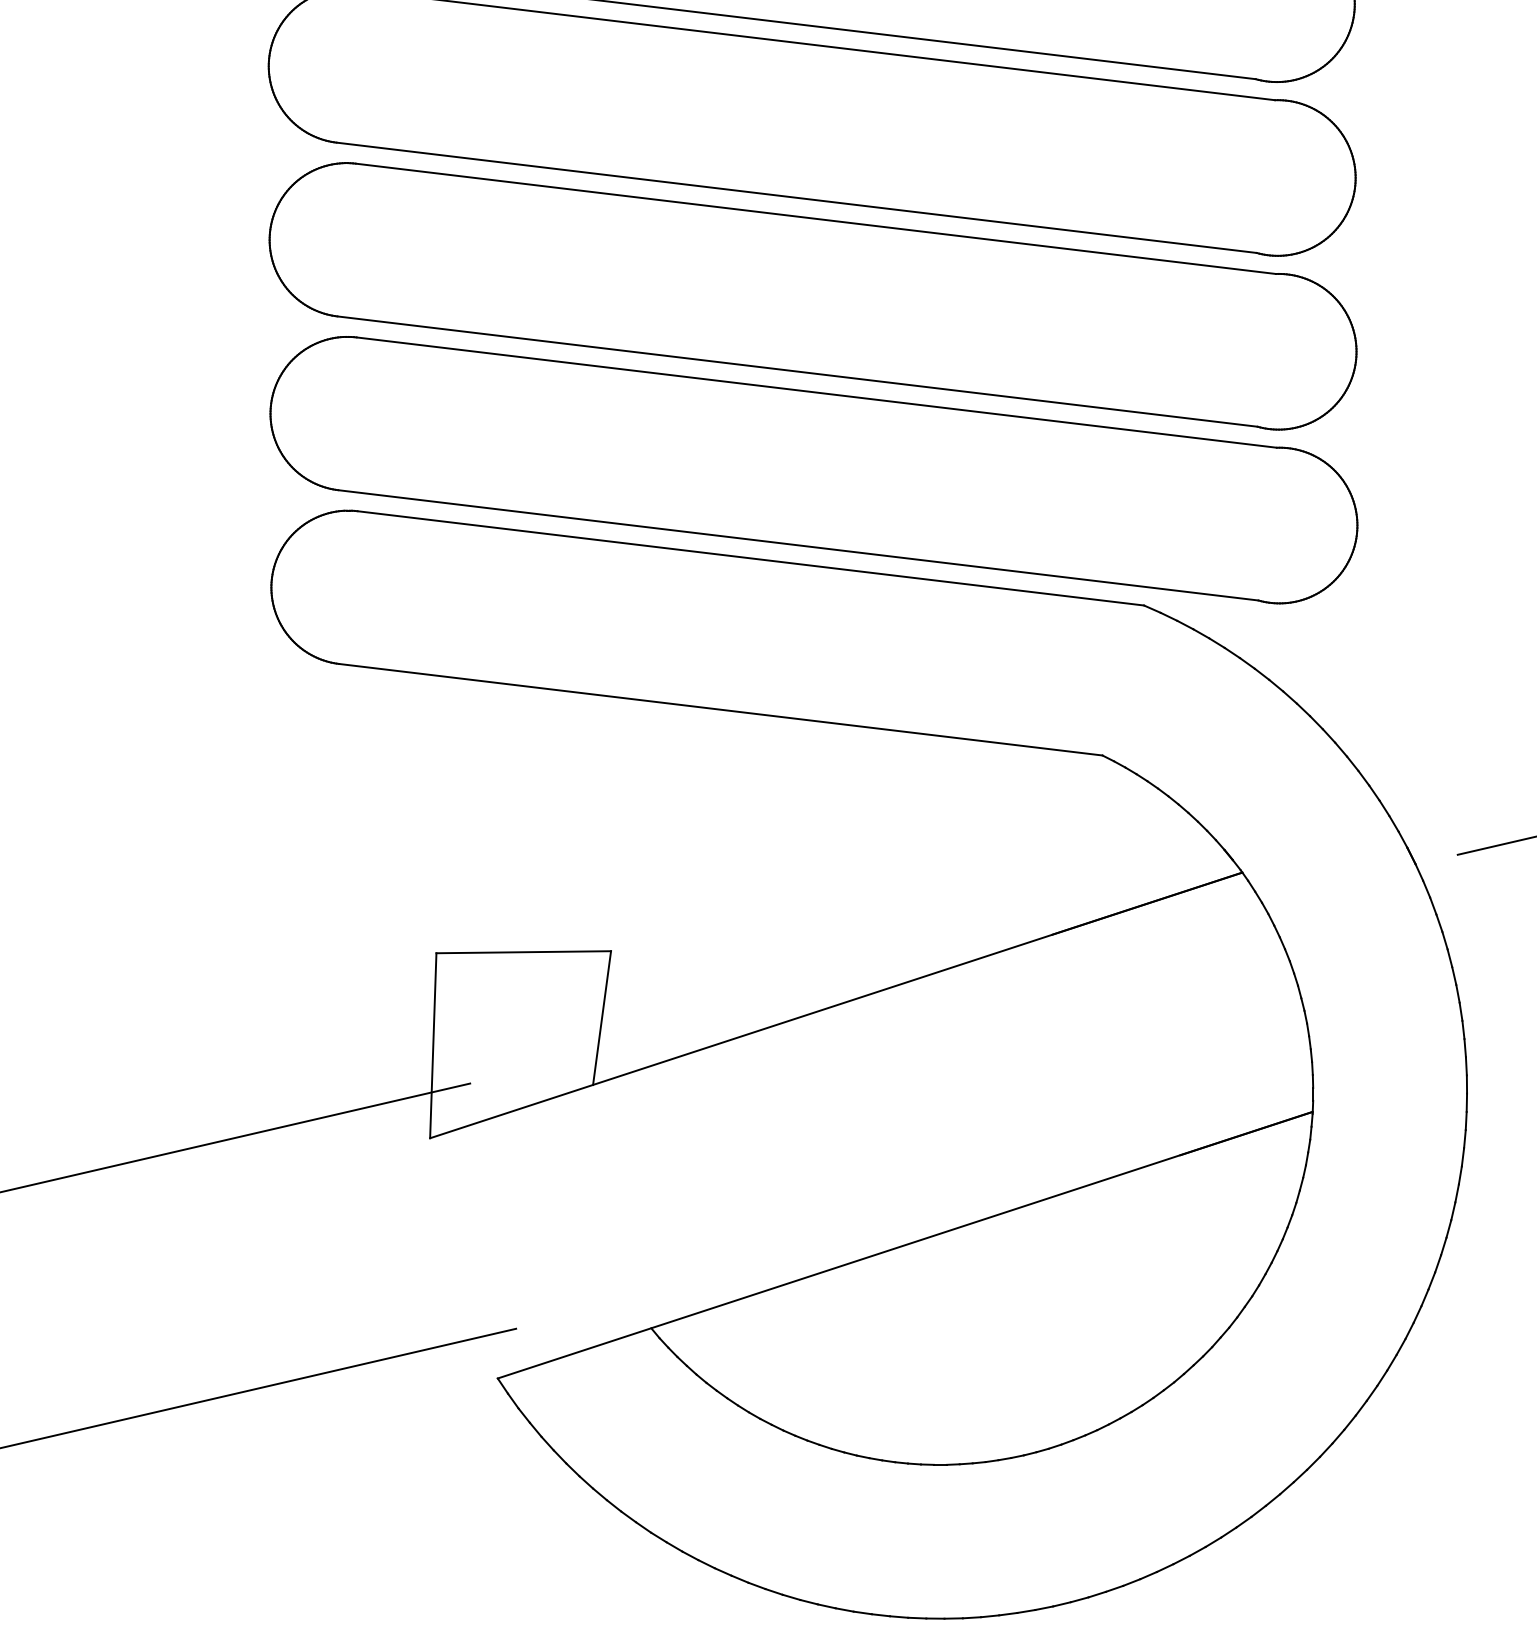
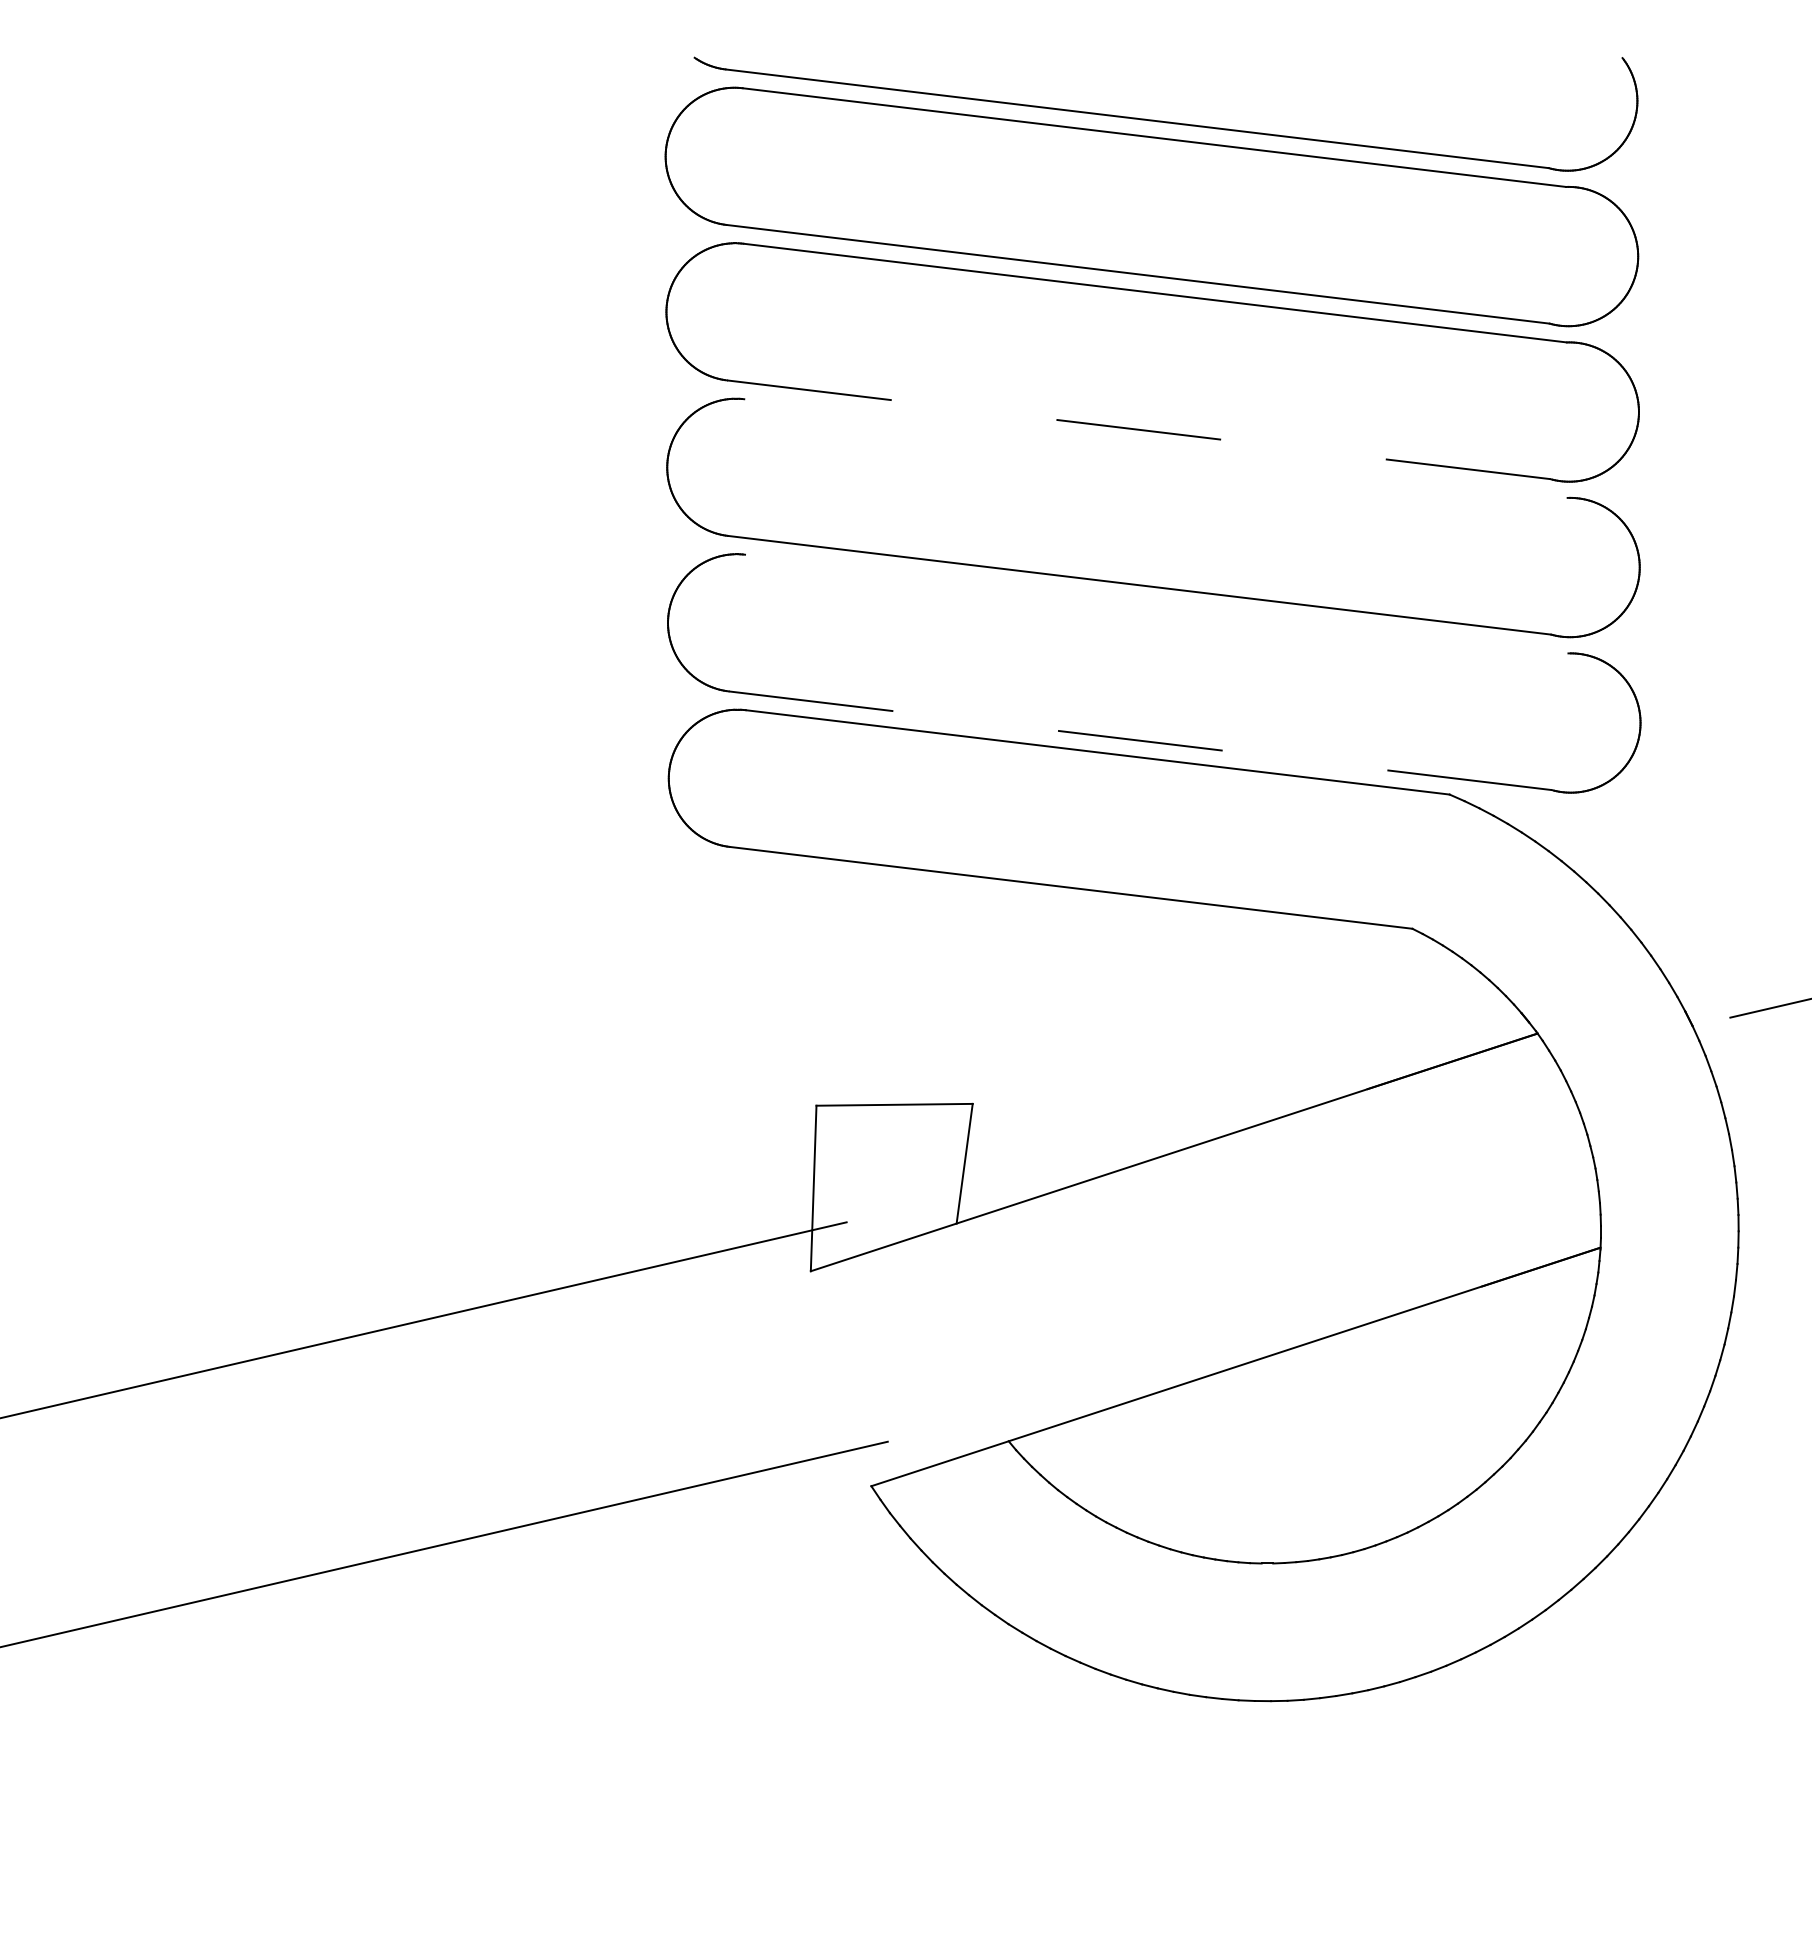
line: (796, 197) -> (1138, 429), solid -> dashed
line: (815, 218) -> (1155, 448), removed
line: (816, 391) -> (1156, 603), removed
line: (798, 545) -> (1140, 740), solid -> dashed

